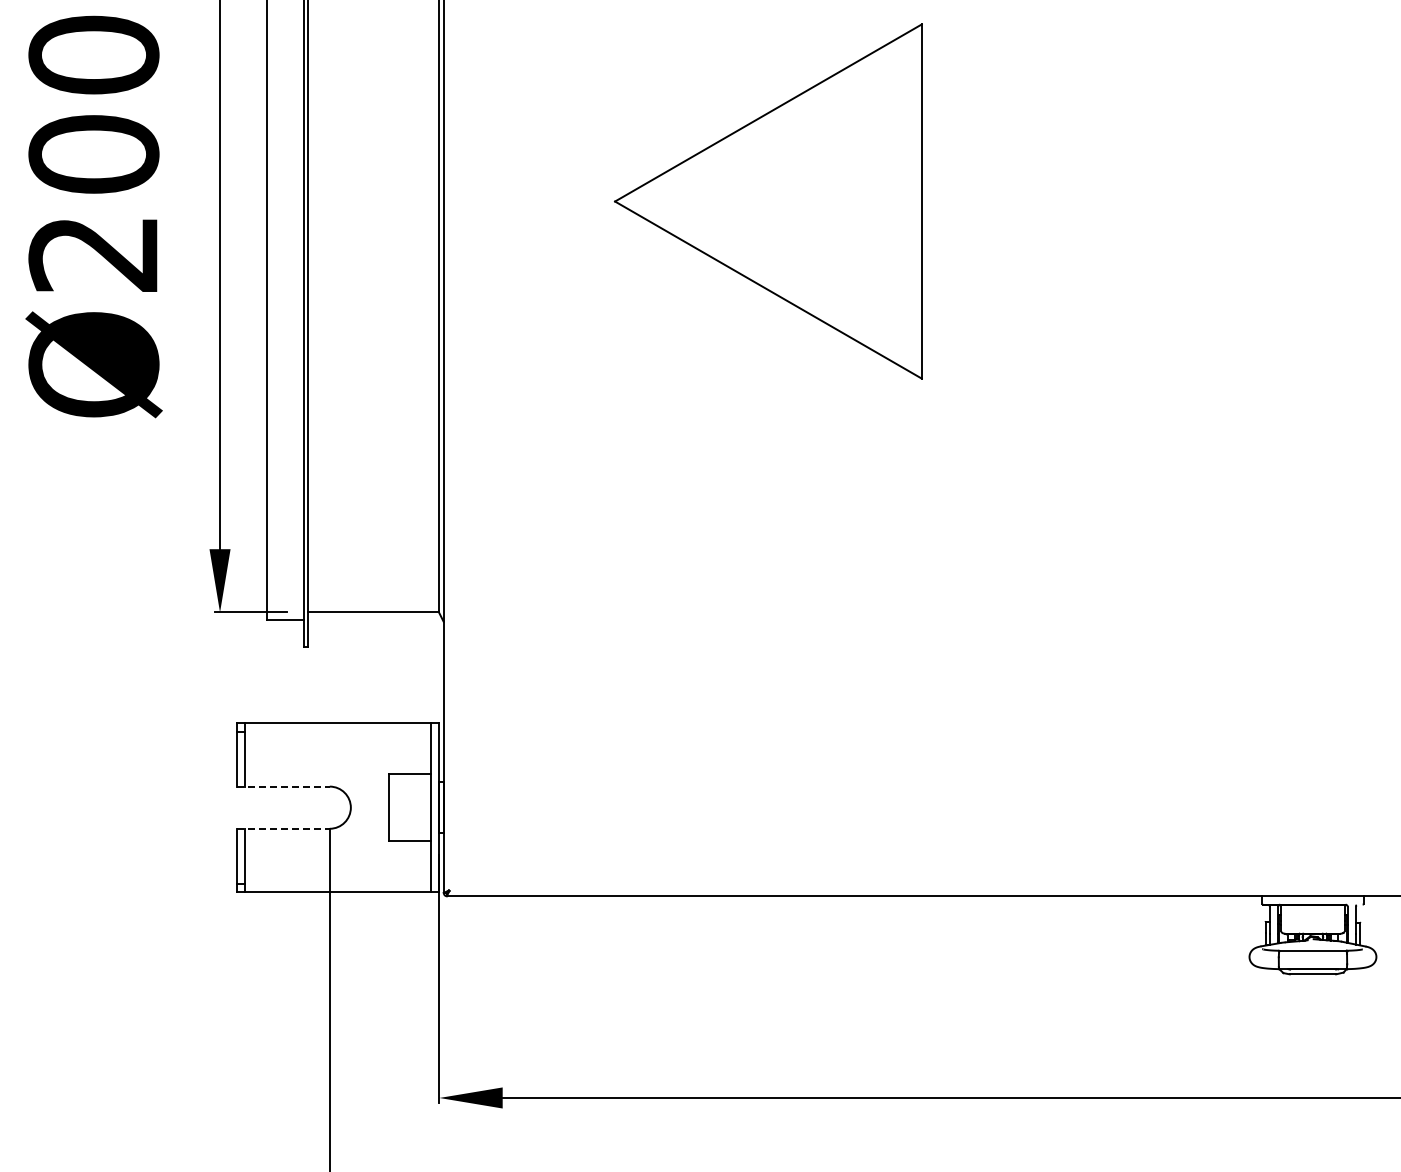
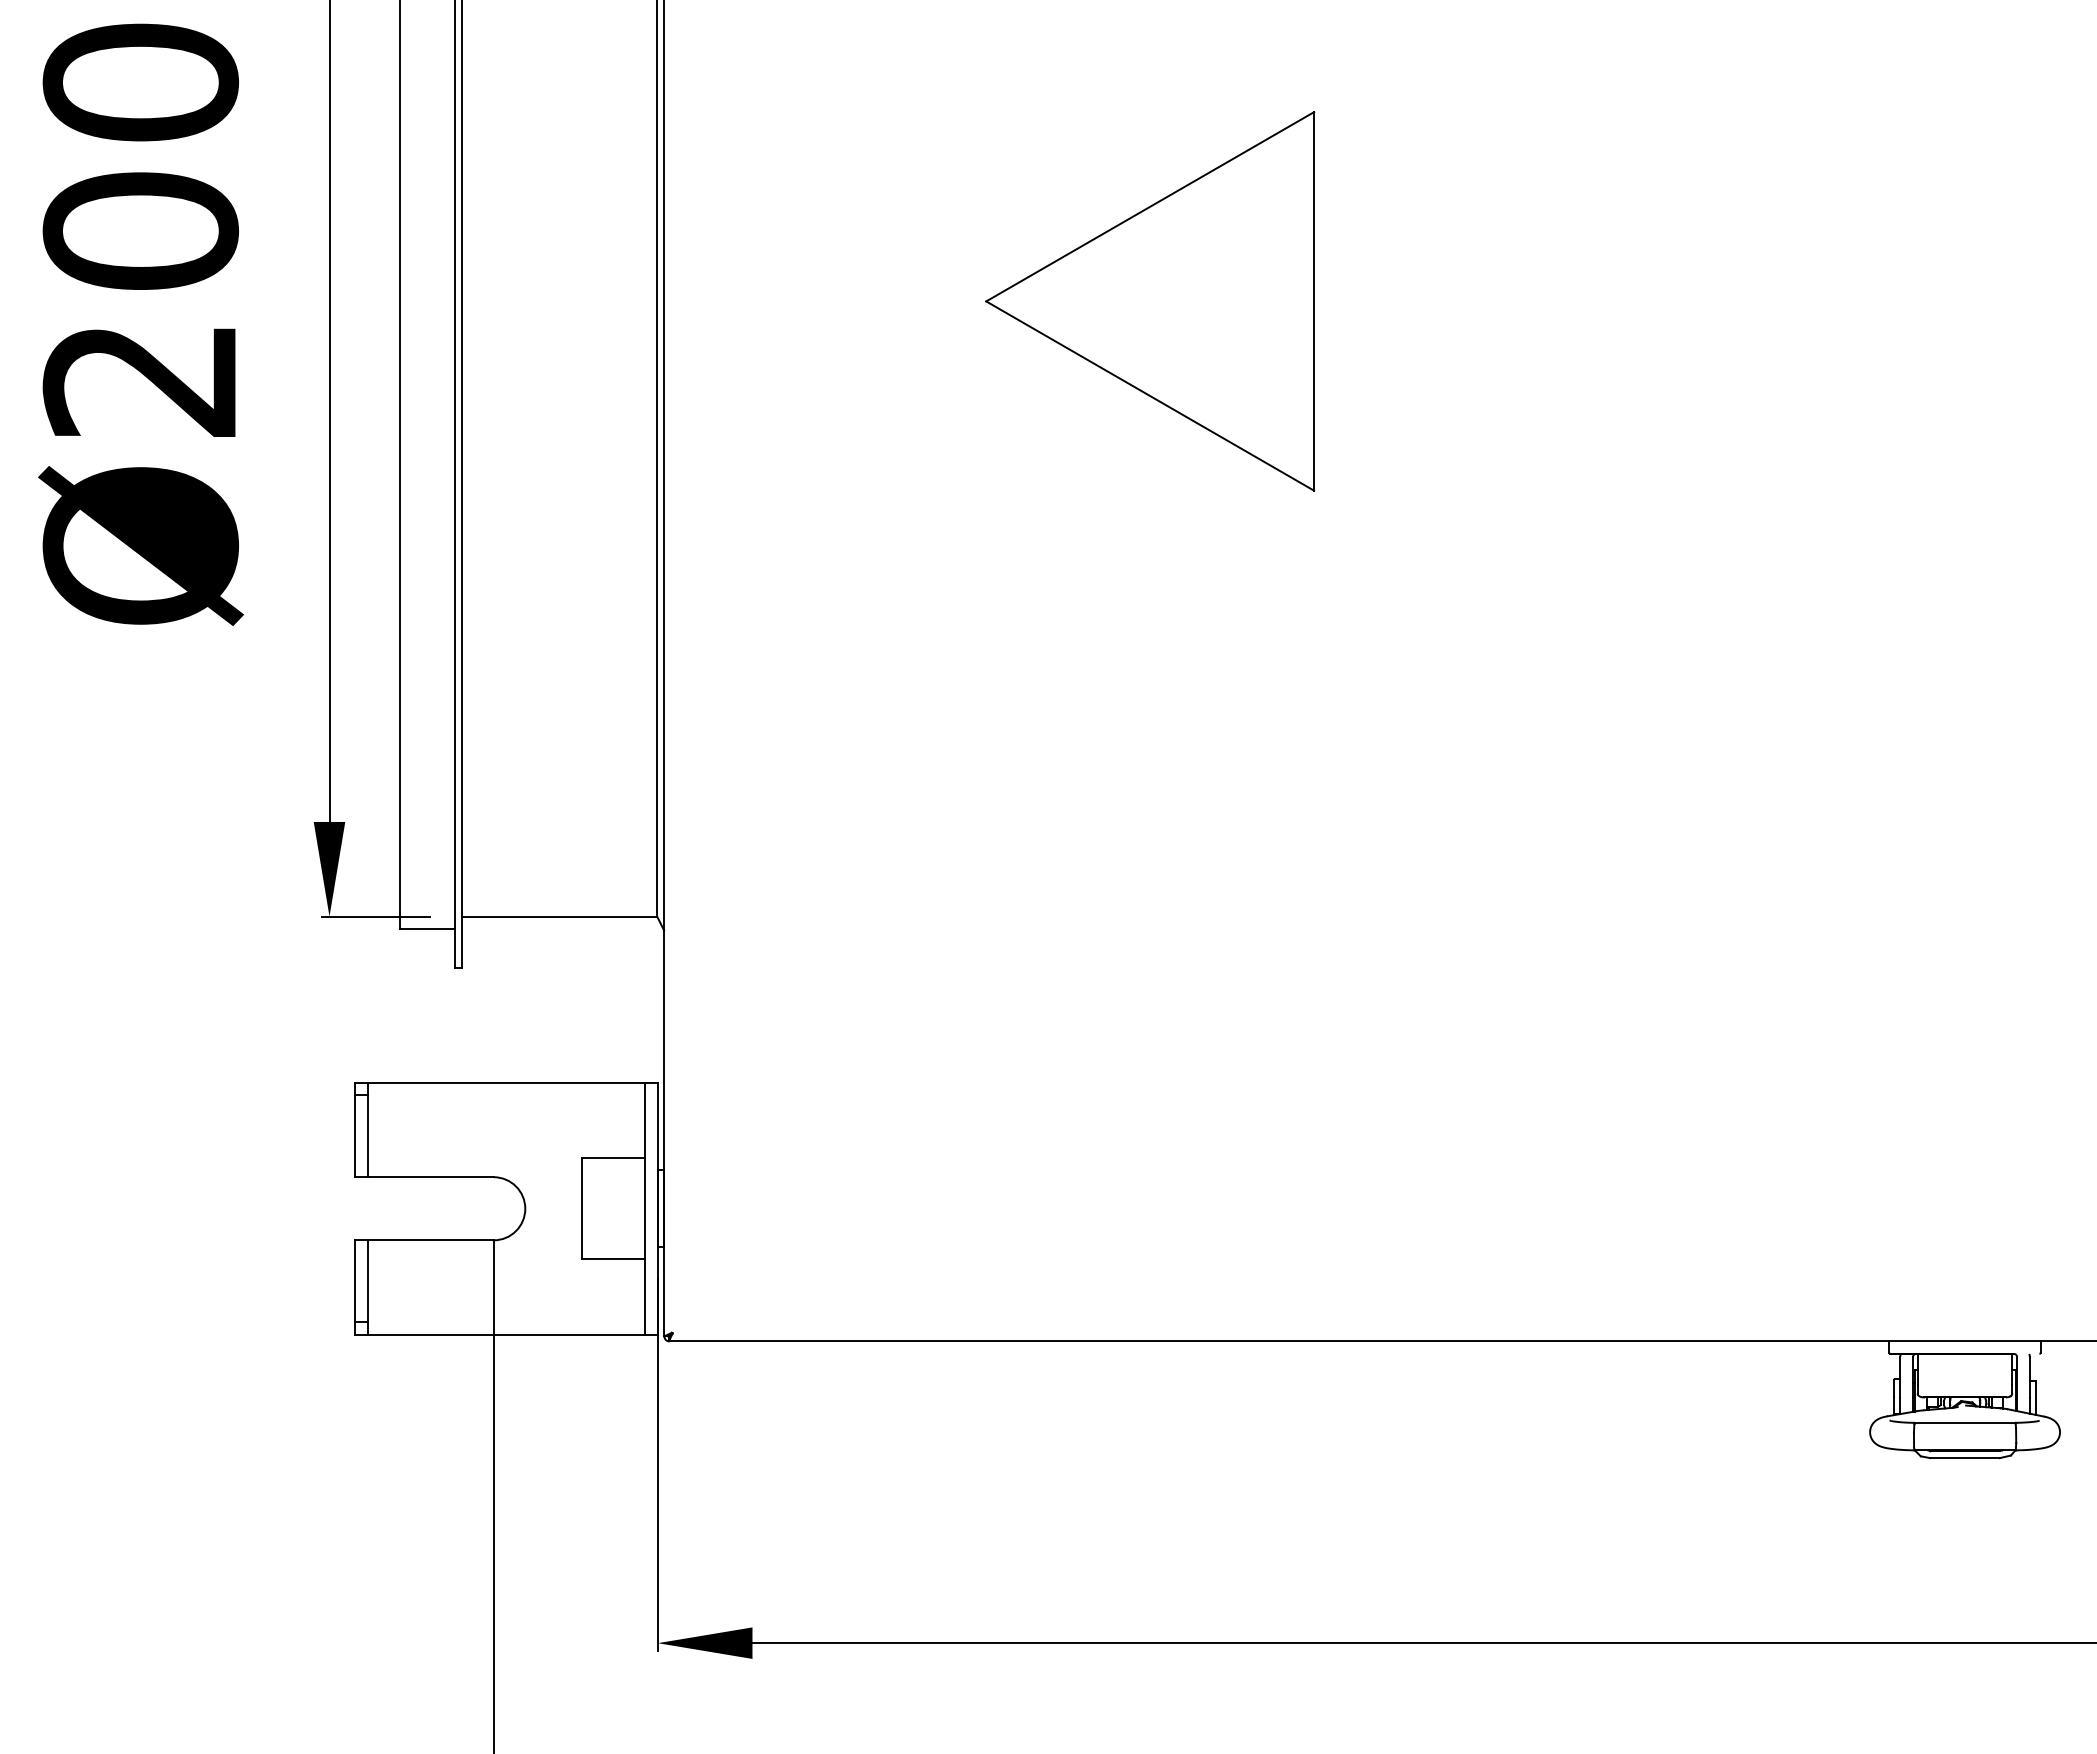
part: (768, 200) -> (1150, 300), size x0.71
line: (283, 786) -> (424, 1177), dashed -> solid
line: (283, 828) -> (424, 1239), dashed -> solid

